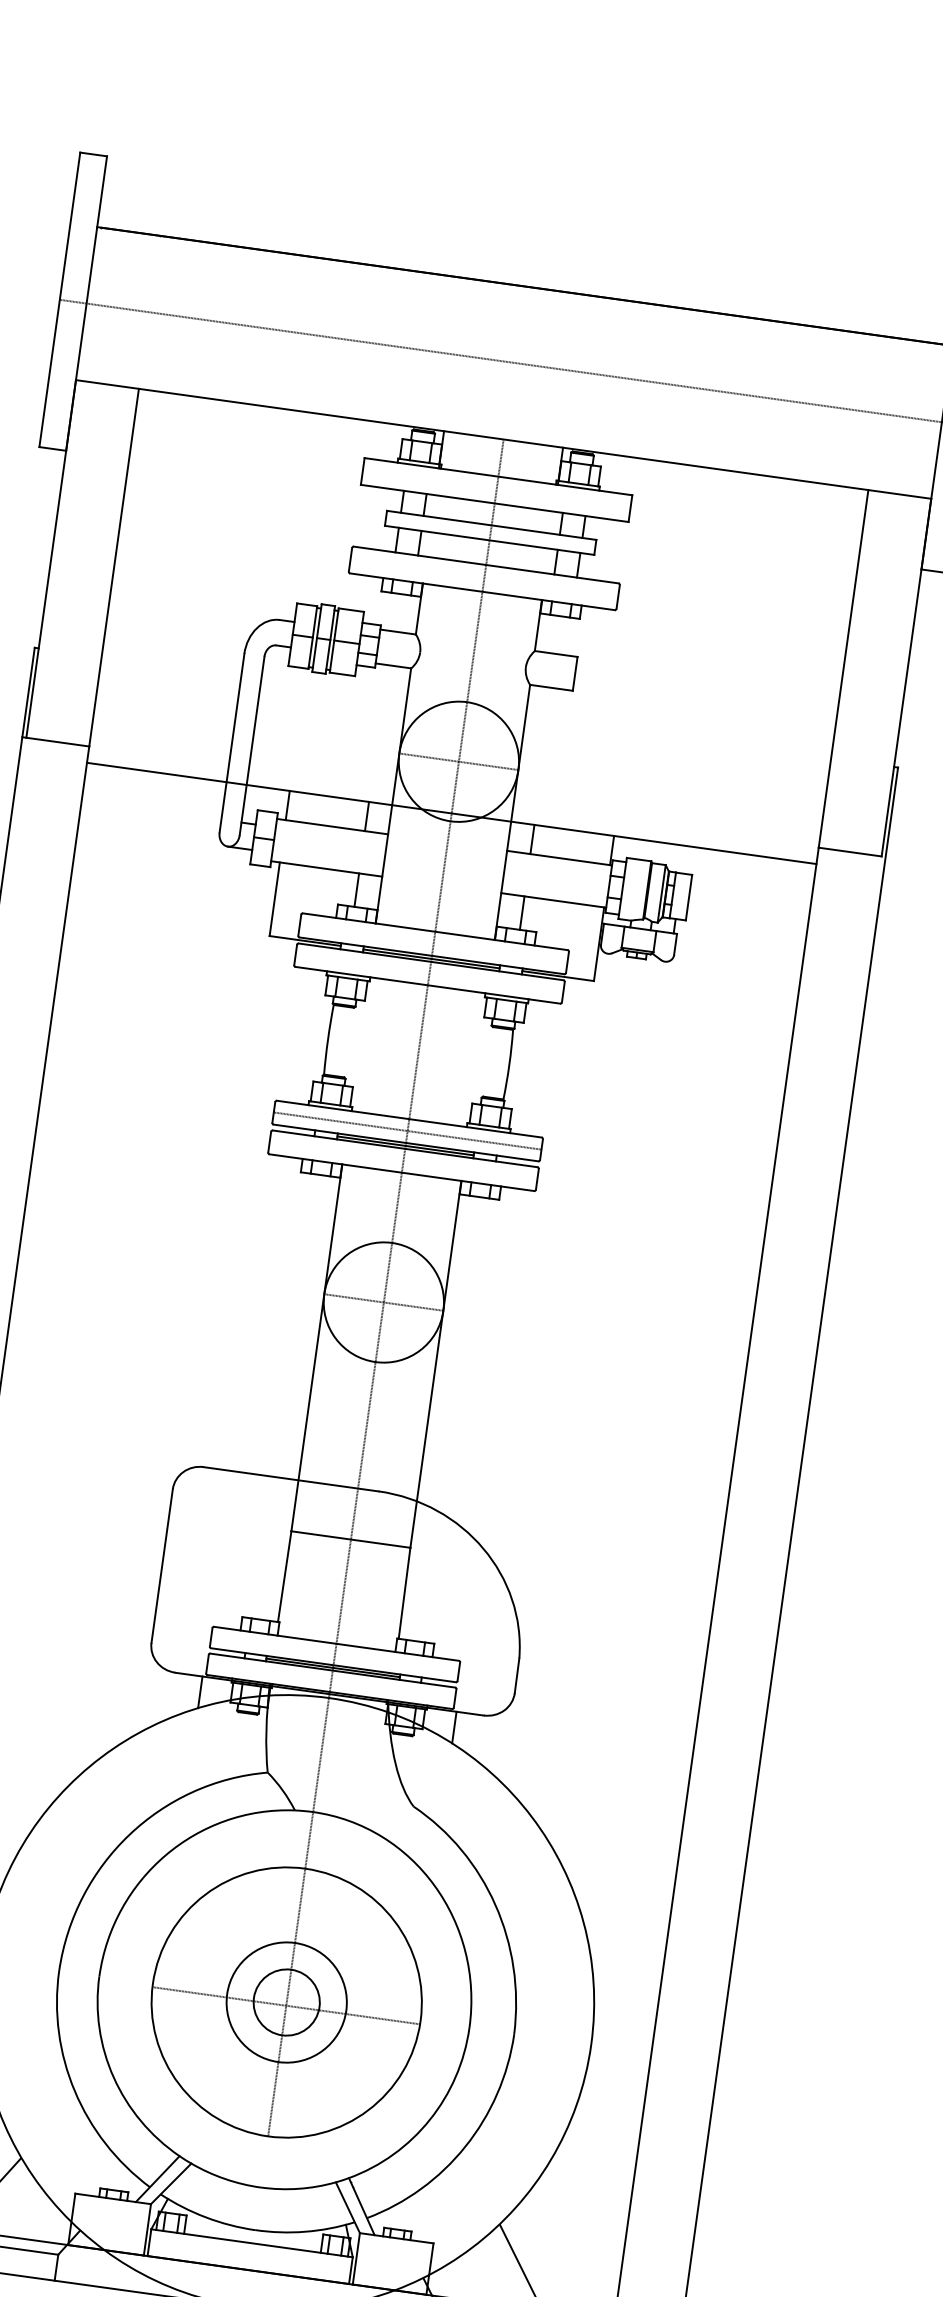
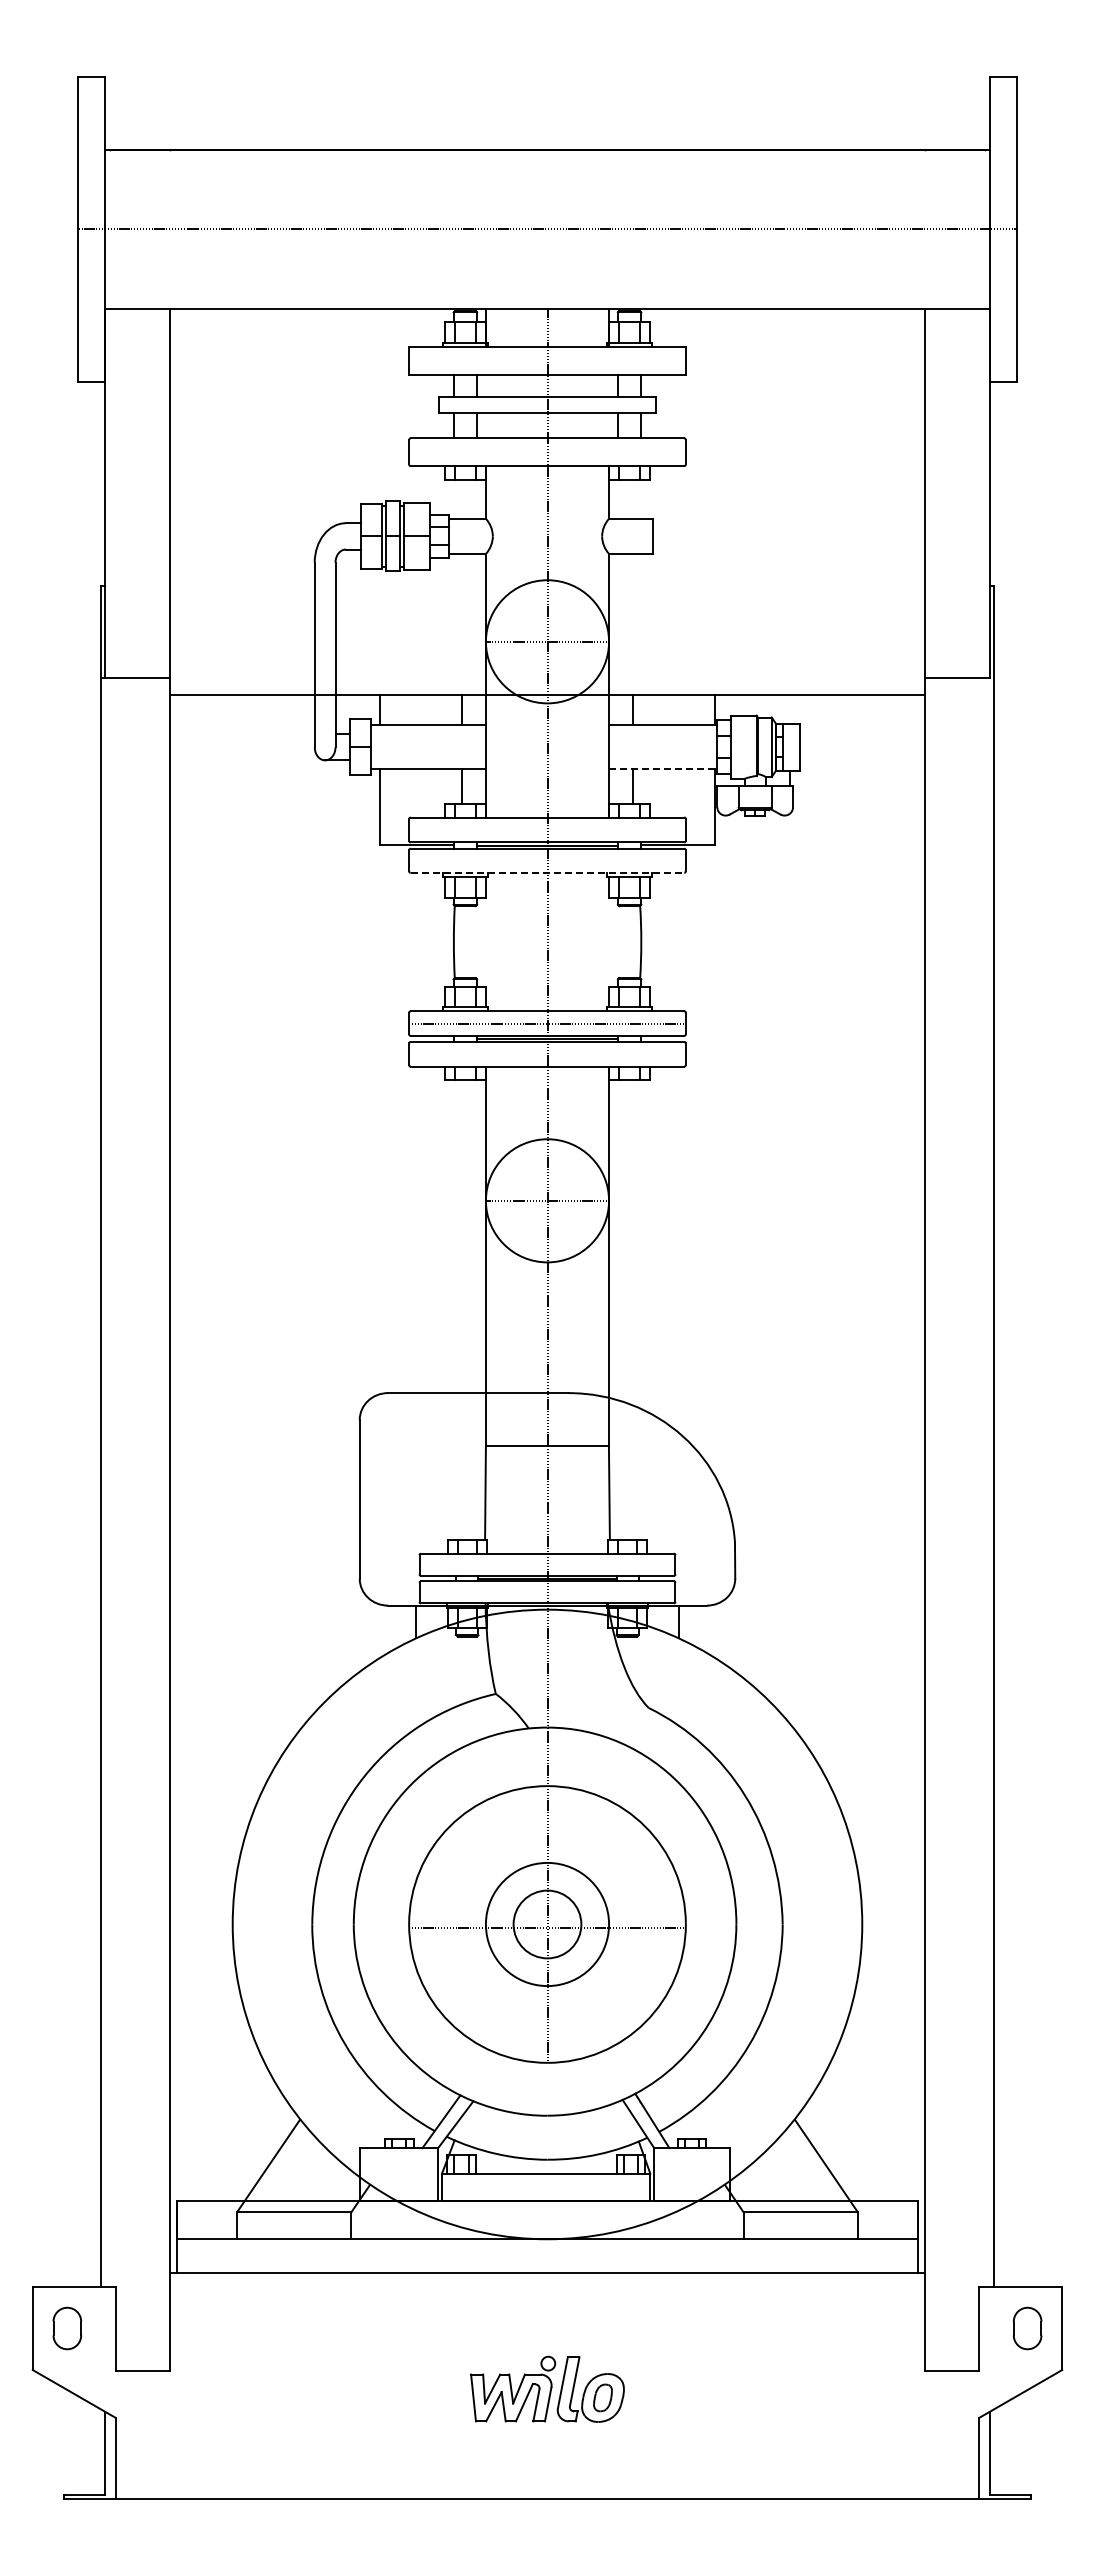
line: (553, 900) -> (663, 769), solid -> dashed
line: (427, 984) -> (547, 872), solid -> dashed

